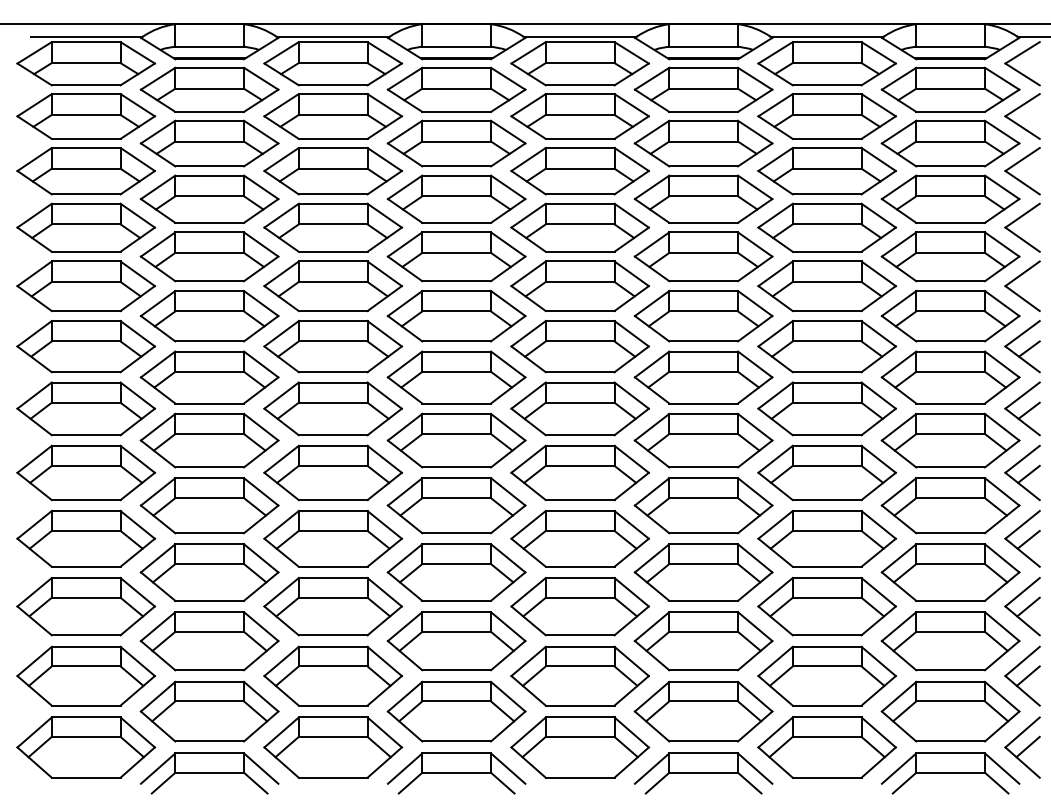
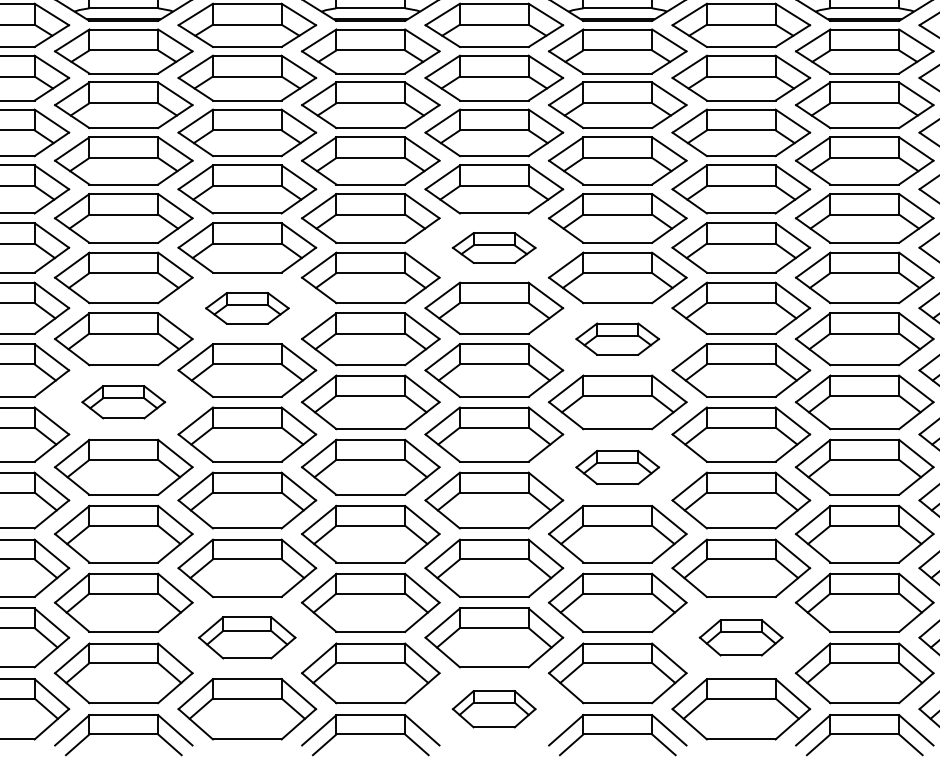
part: (579, 286) -> (493, 248), size x0.6
part: (333, 346) -> (247, 308), size x0.6
part: (703, 377) -> (617, 339), size x0.6
part: (209, 440) -> (123, 402), size x0.6
part: (703, 505) -> (617, 467), size x0.6
part: (332, 675) -> (246, 637), size x0.7
part: (826, 675) -> (740, 637), size x0.6
part: (579, 747) -> (493, 709), size x0.6

